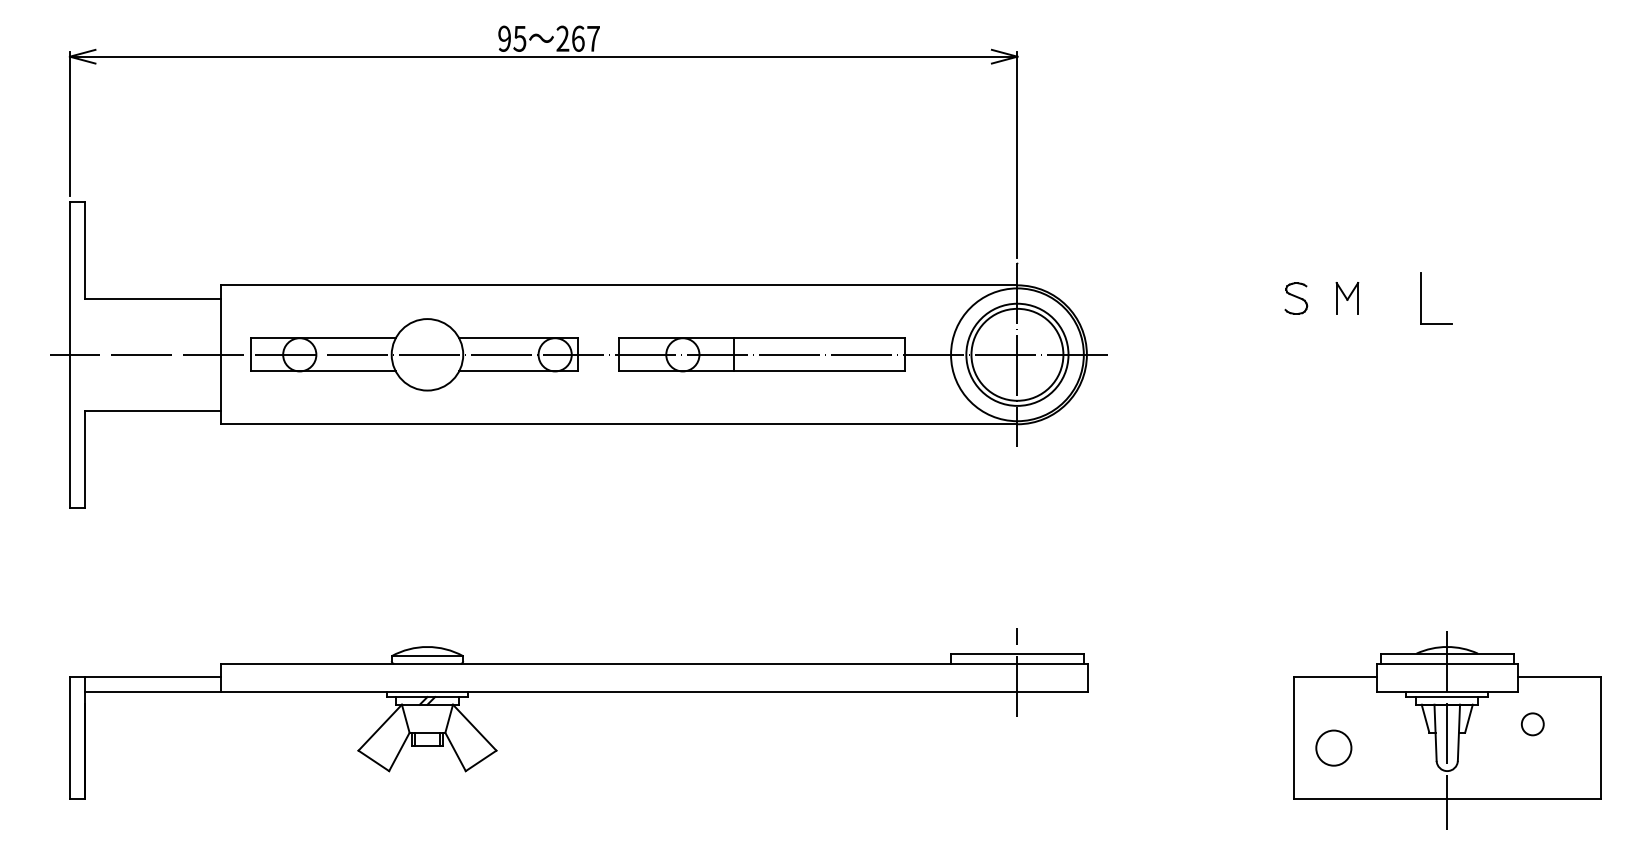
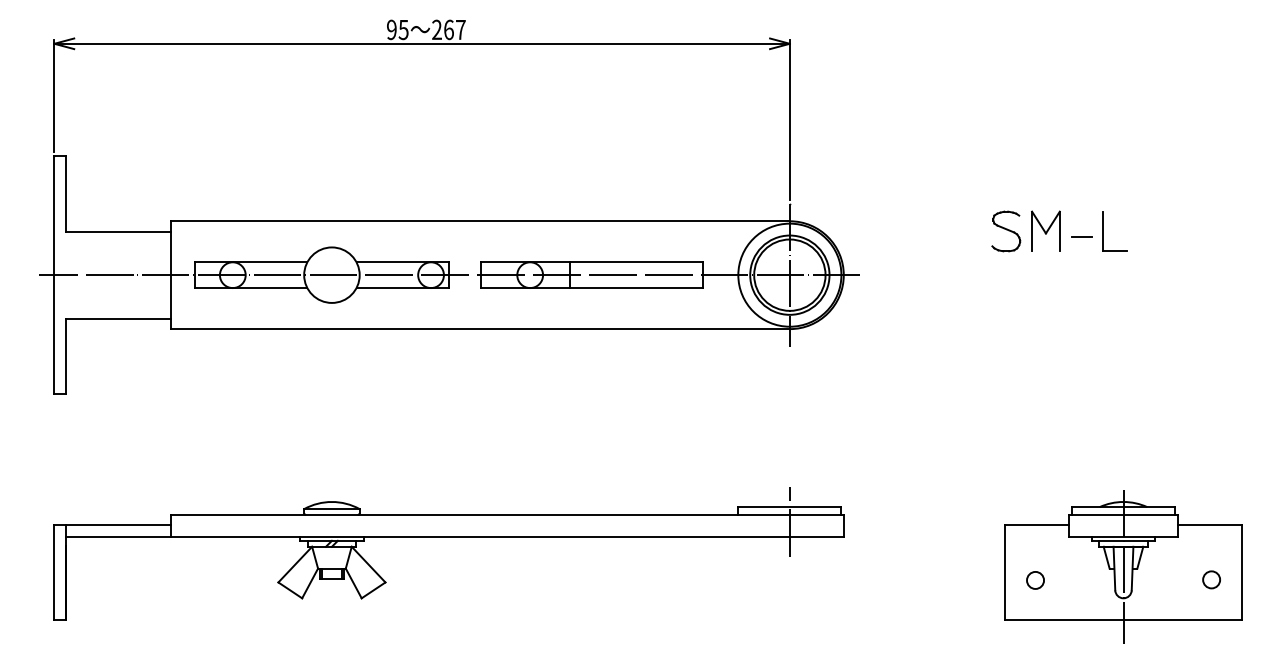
part: (1347, 297) -> (1046, 230), size x1.67
part: (1296, 298) -> (1006, 231), size x1.67
line: (1393, 306) -> (1081, 237), added
circle: (1532, 724) -> (1211, 579), moved
circle: (1333, 747) -> (1035, 579), size x0.62

